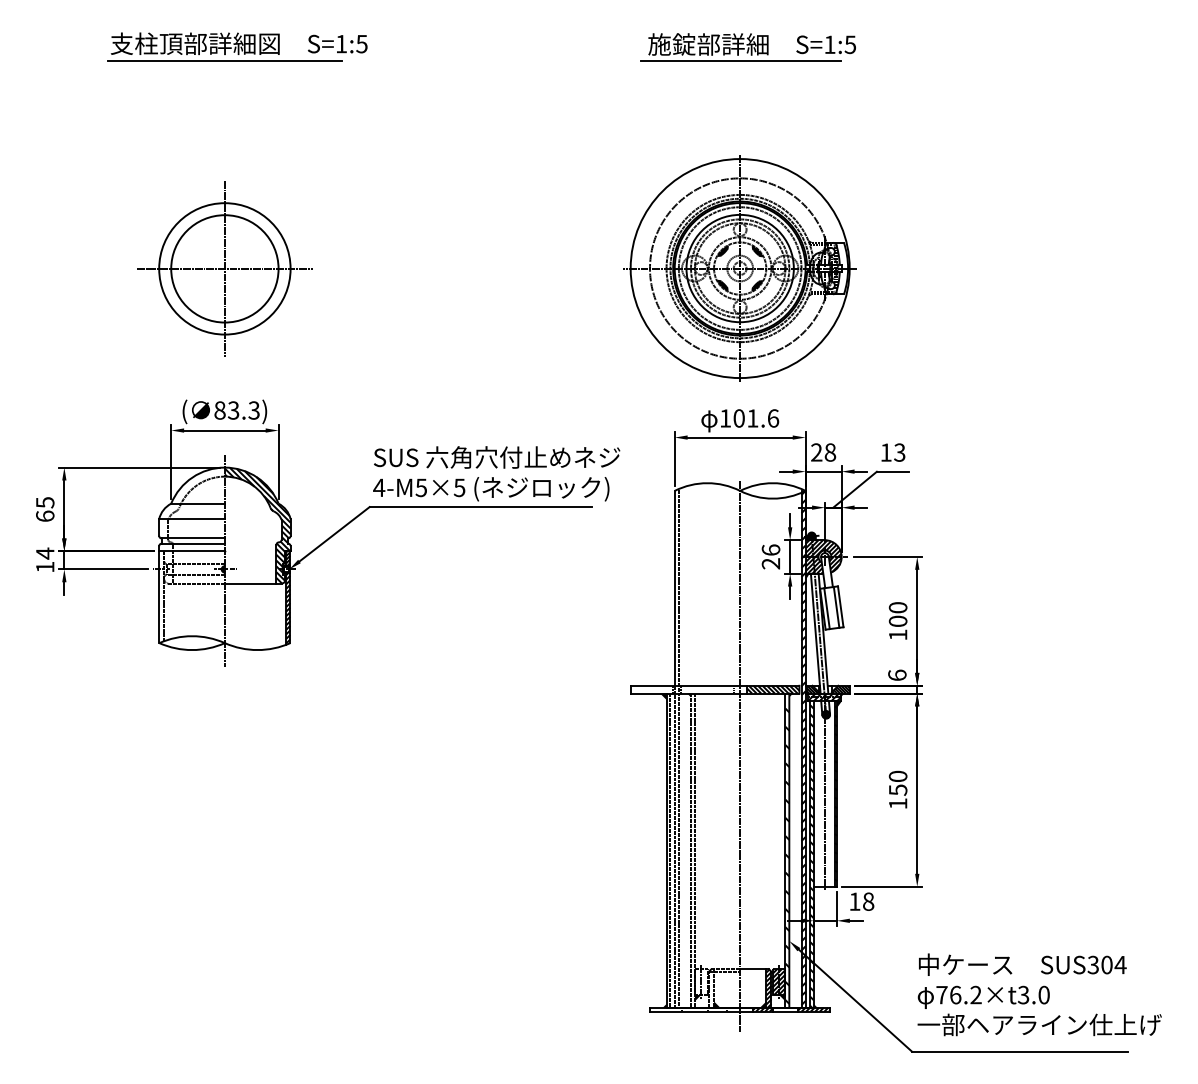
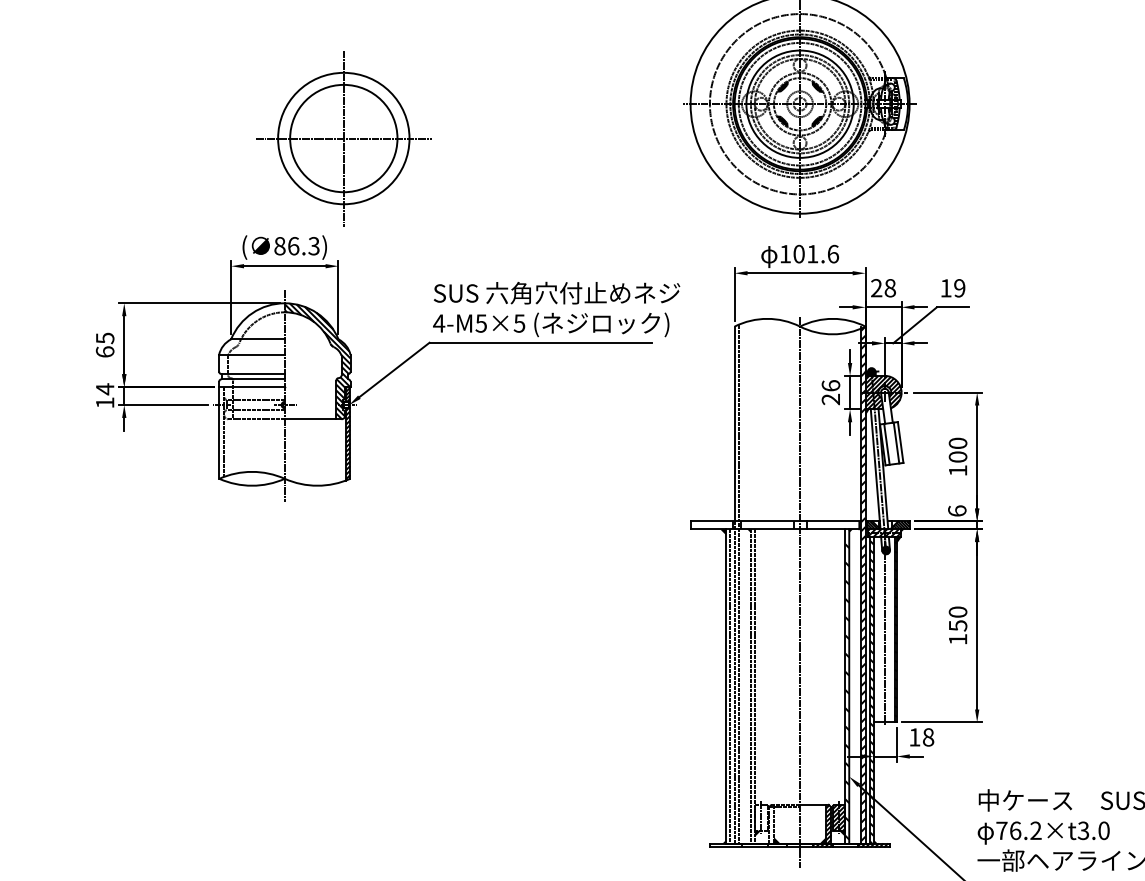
part: (224, 268) -> (343, 138), moved
text: (233, 410) -> (293, 246), 83.3) -> 86.3)
text: (899, 452) -> (959, 288), 13 -> 19
hatch: (772, 689) -> (832, 525), removed

